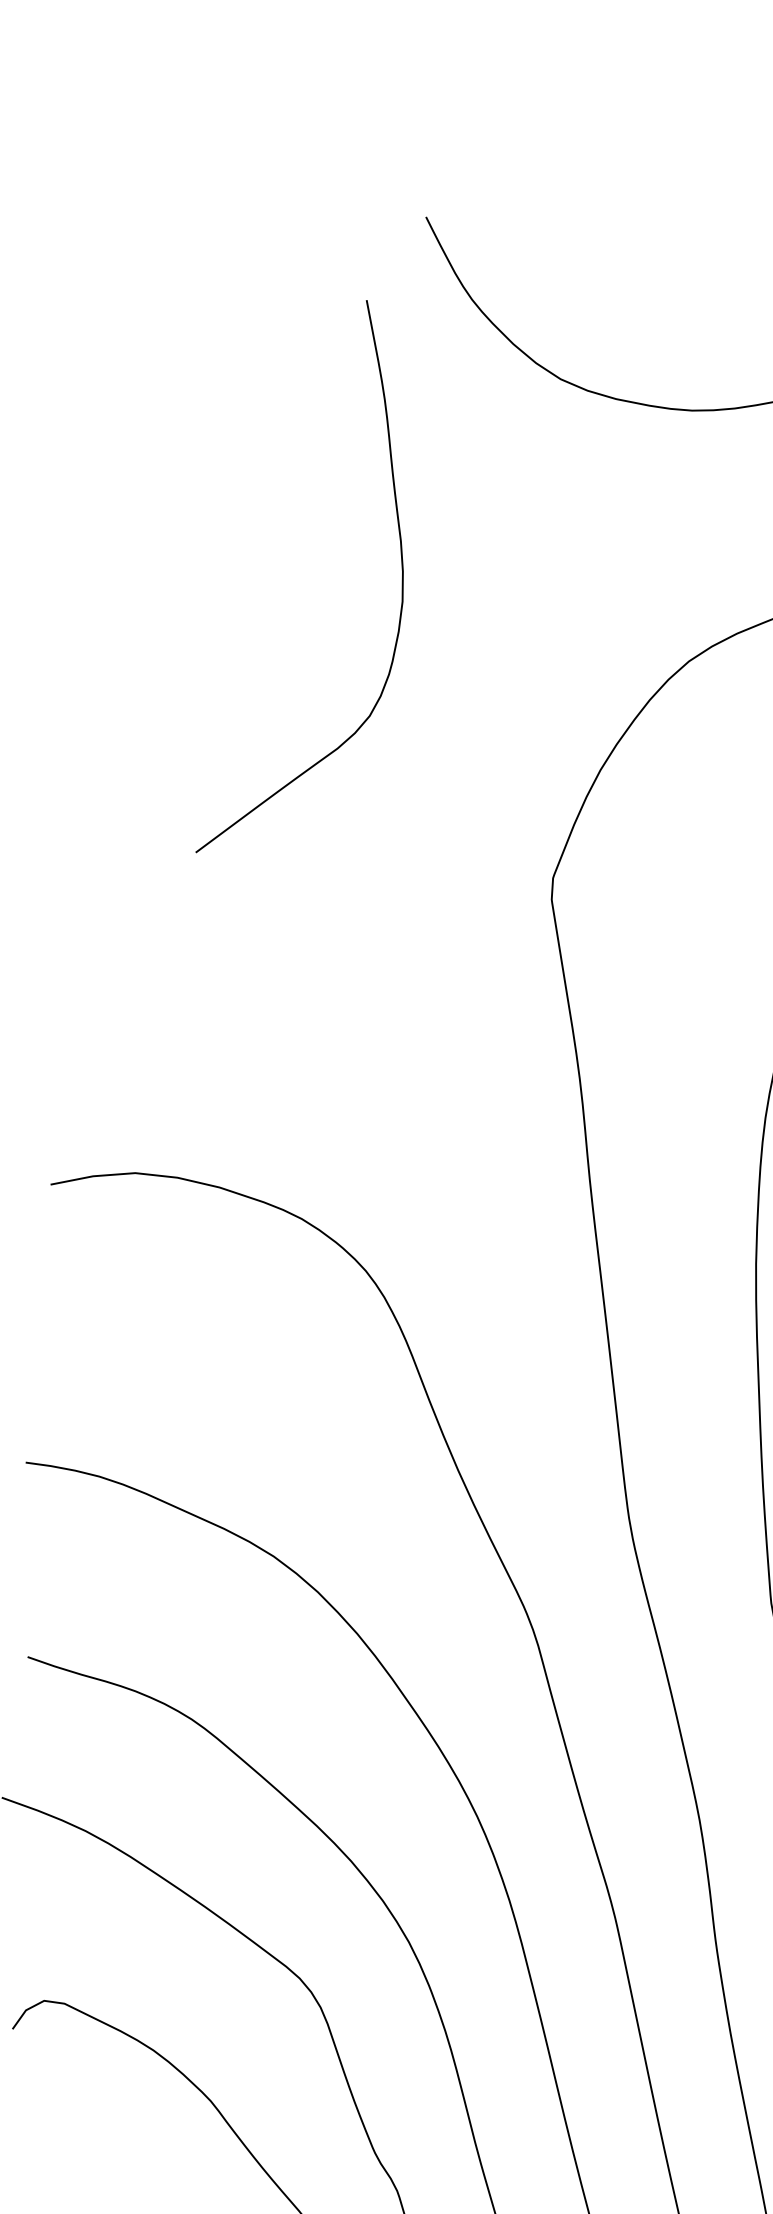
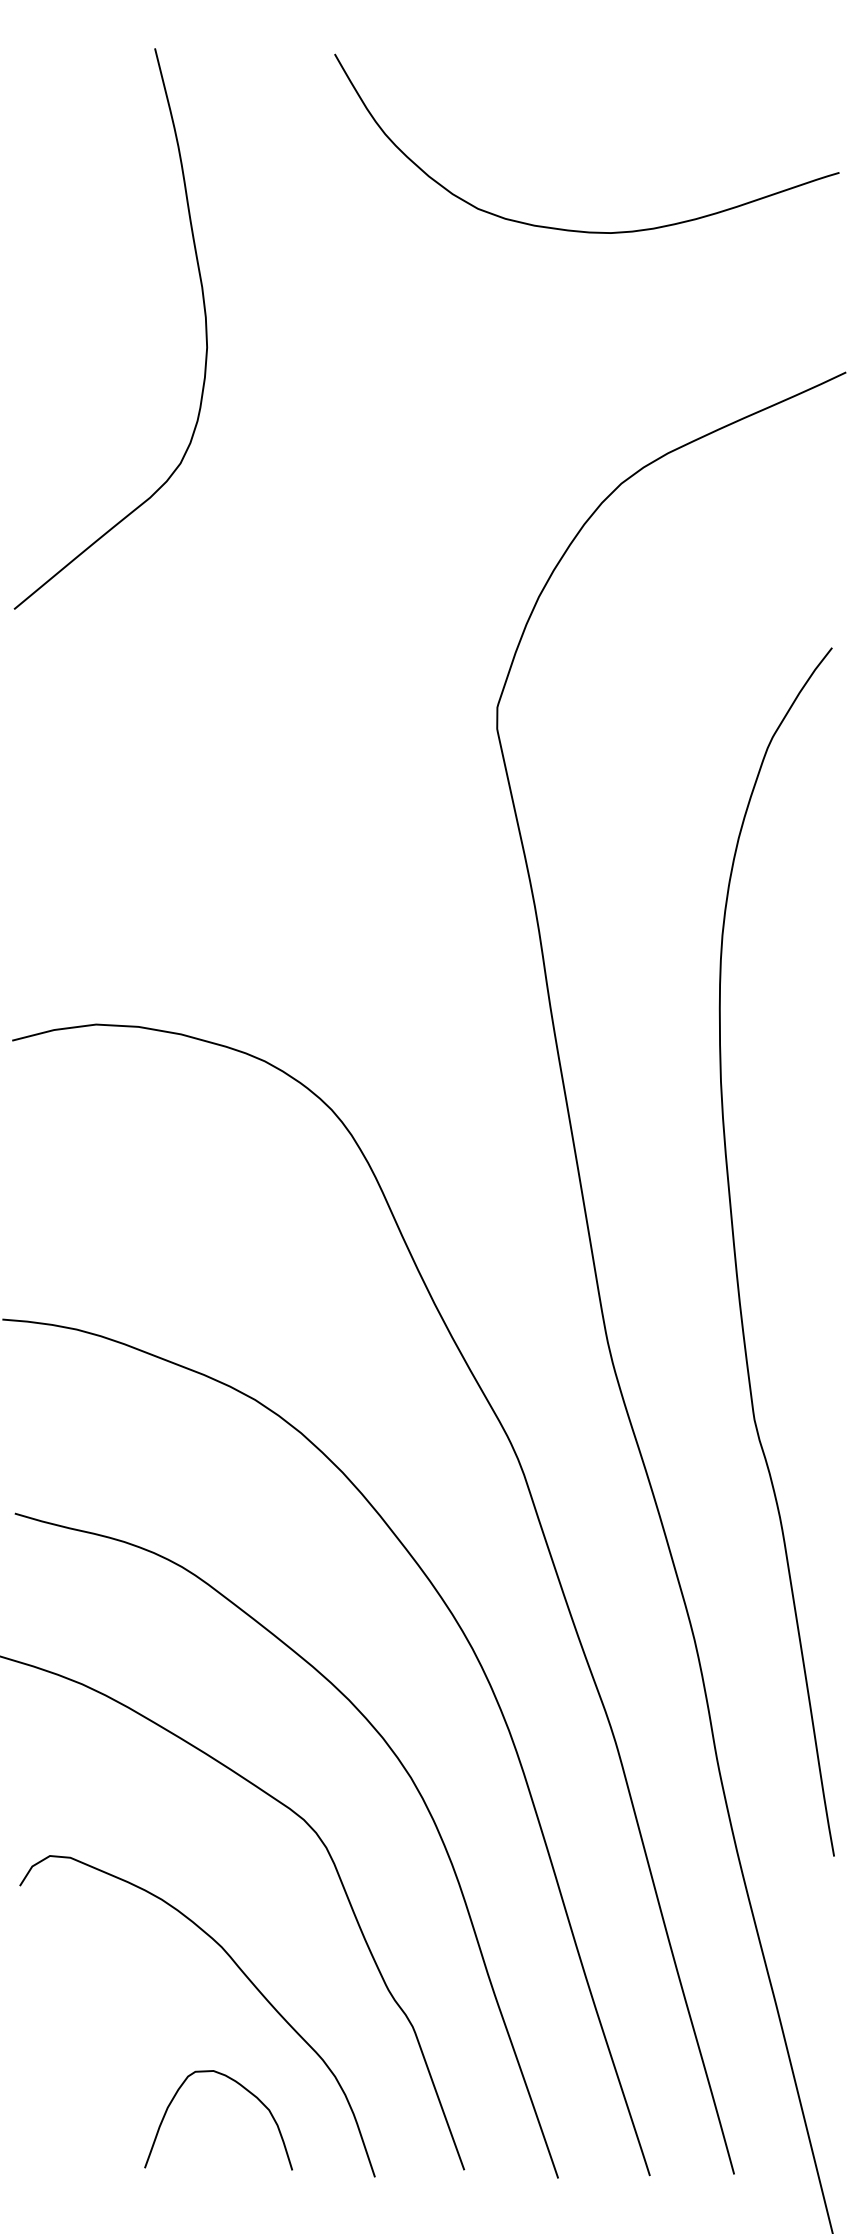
curve: (401, 570) -> (204, 316), moved

